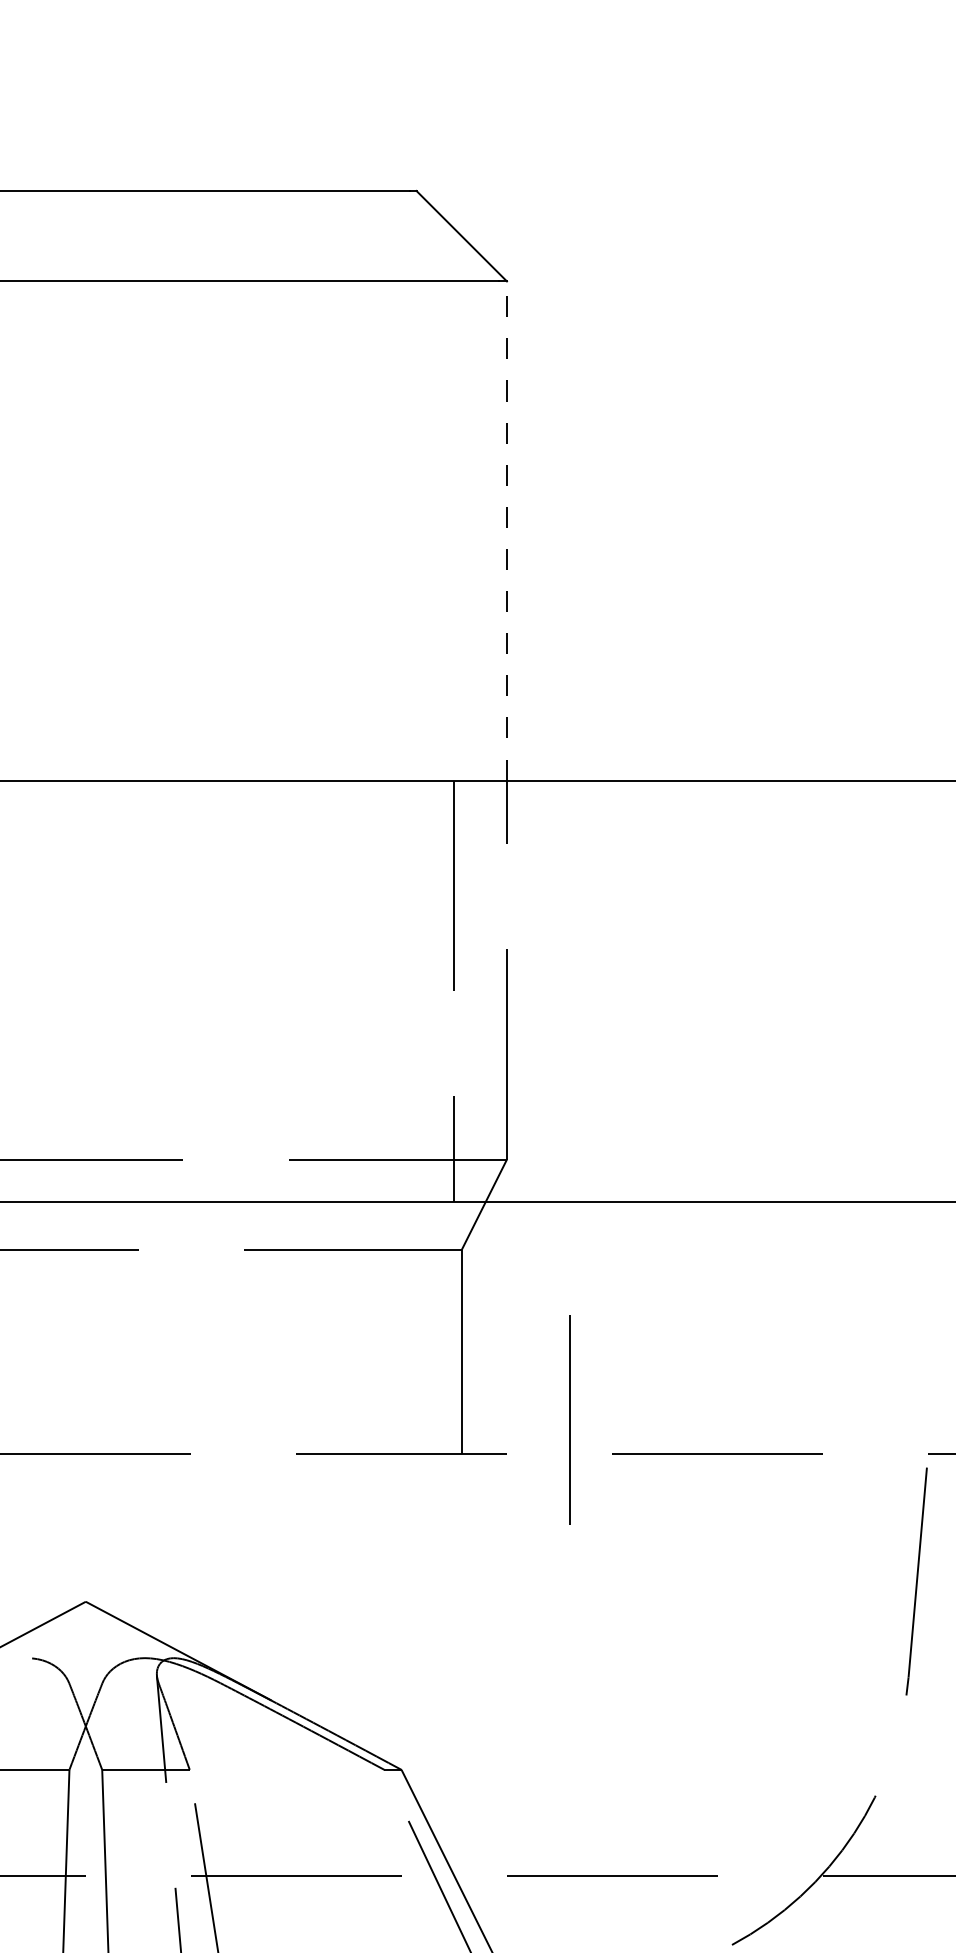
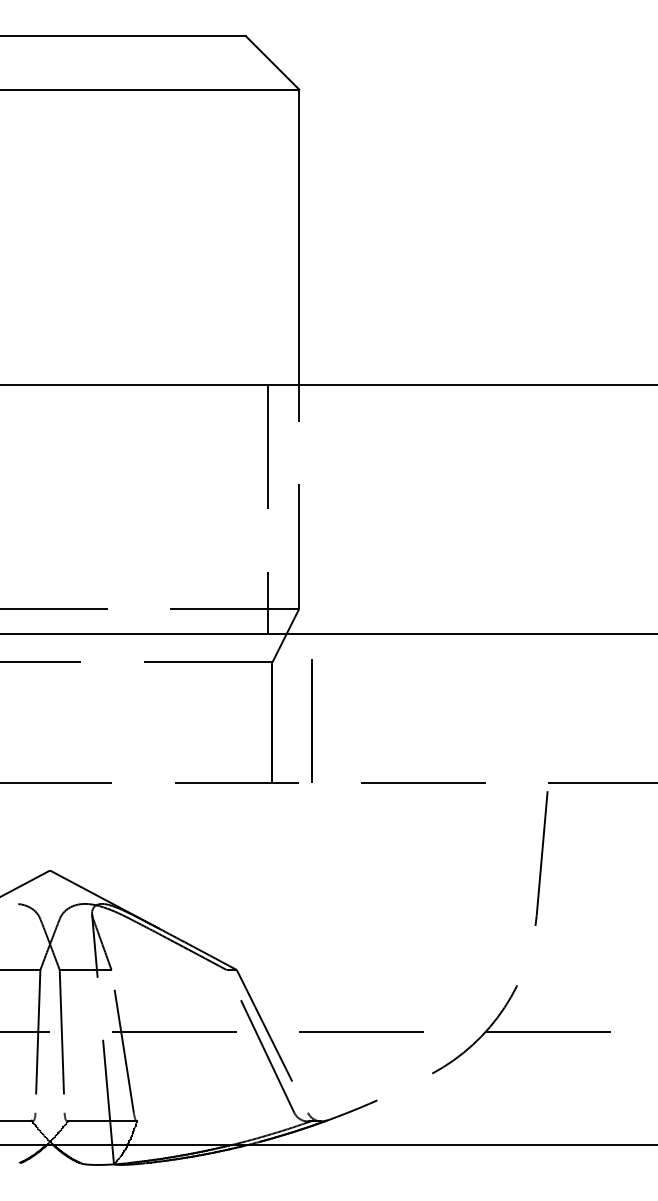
line: (507, 531) -> (299, 237), dashed -> solid
line: (570, 1419) -> (311, 720), moved

